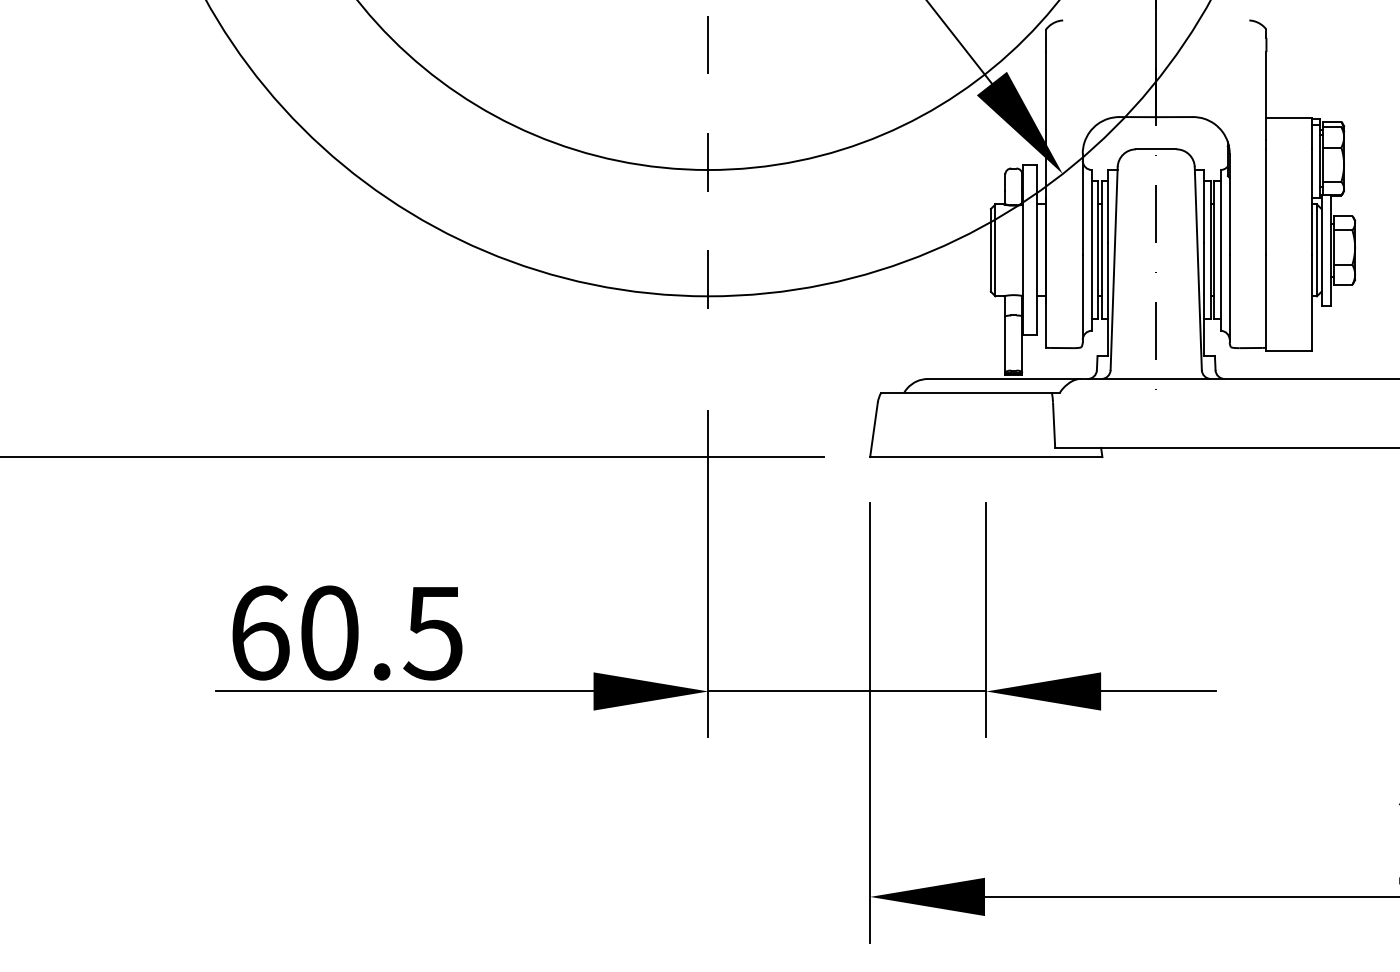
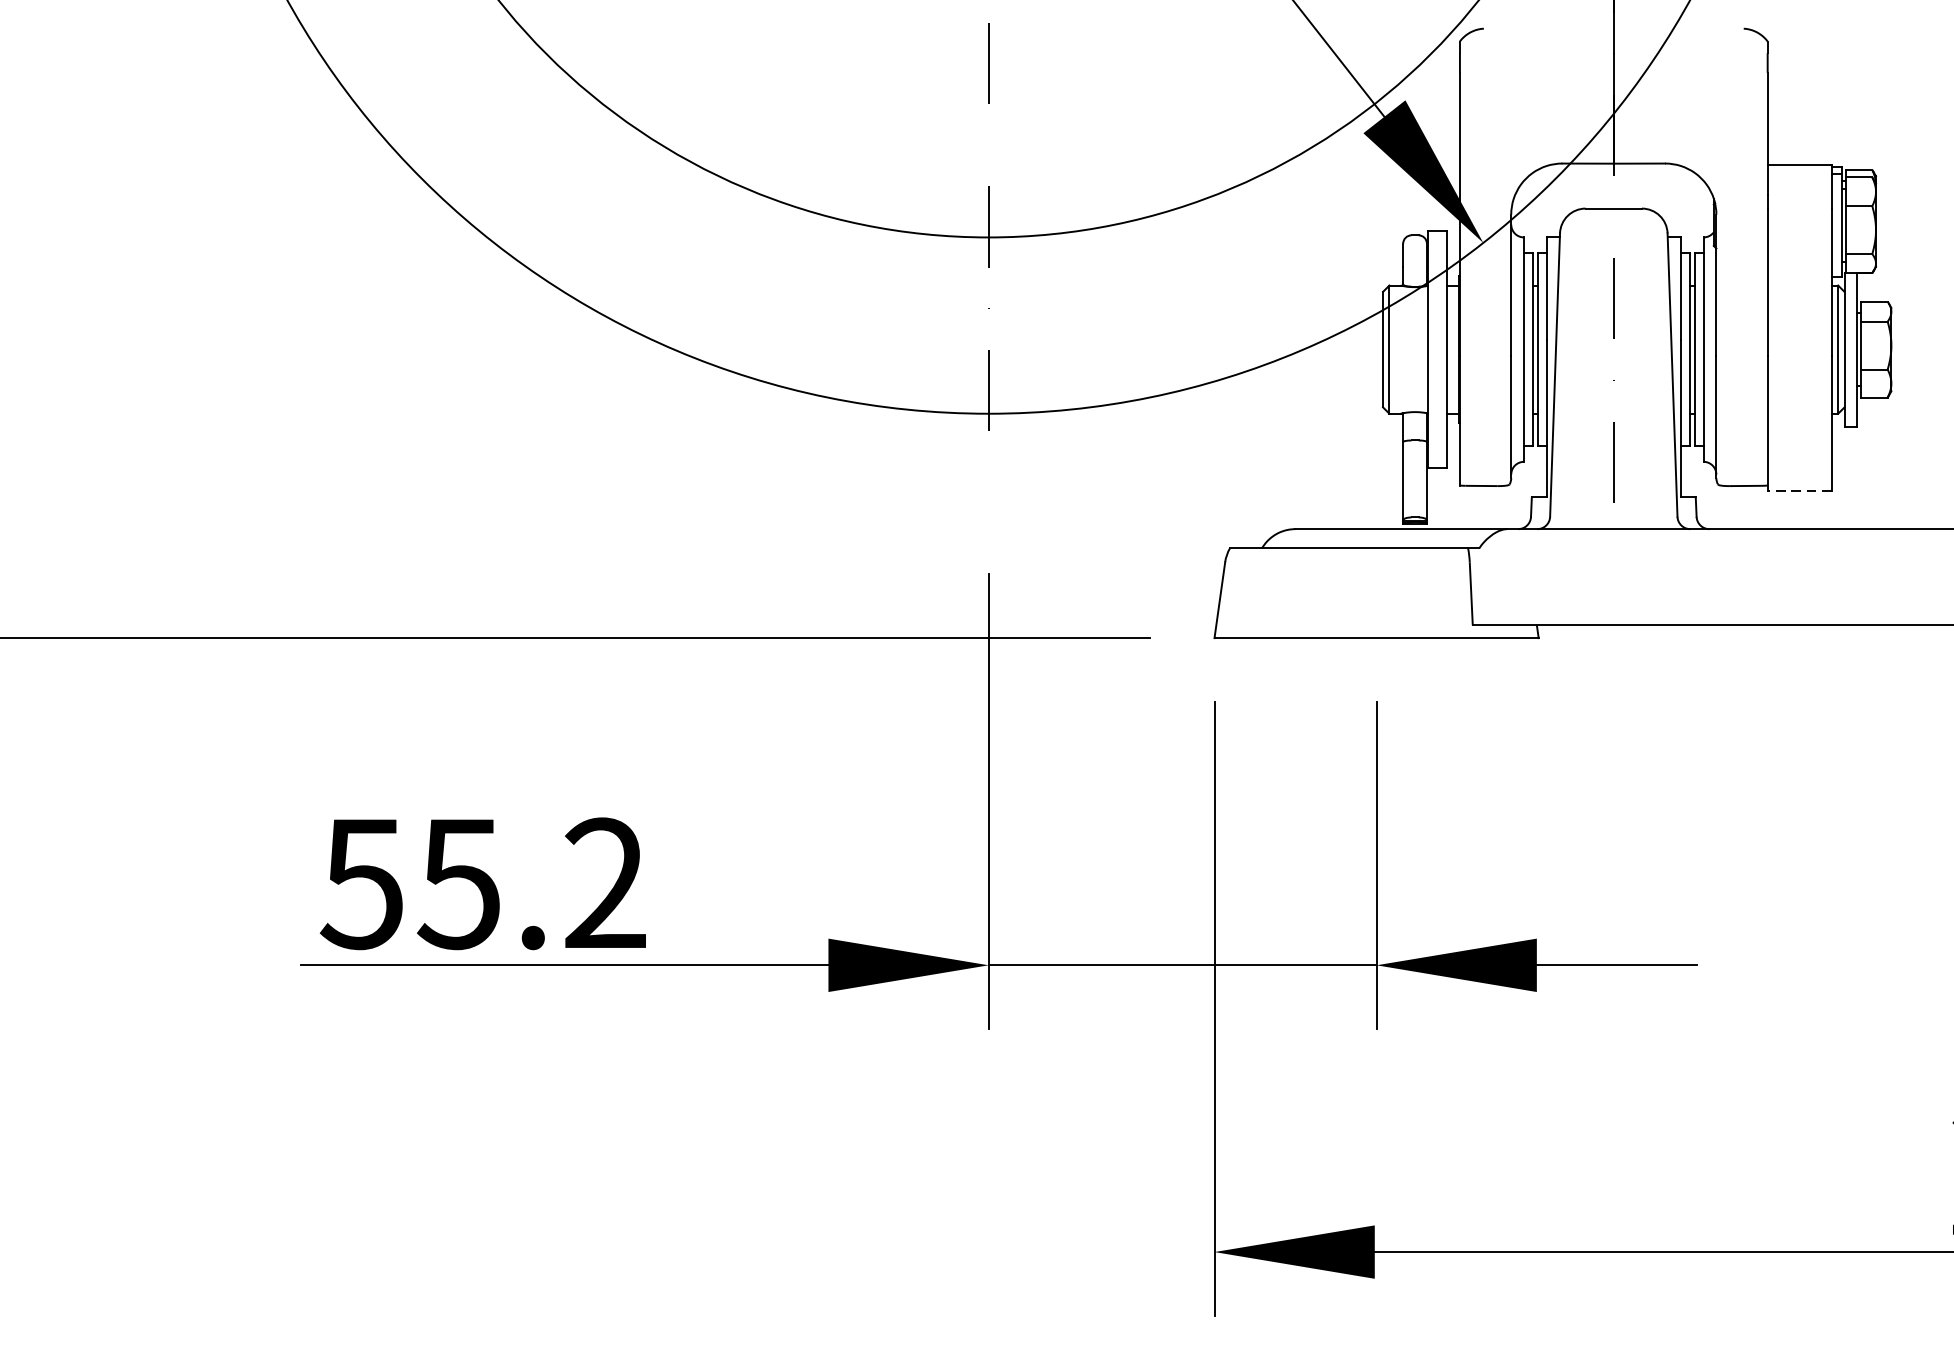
line: (1289, 351) -> (1799, 490), solid -> dashed
text: (345, 632) -> (482, 882), 60.5 -> 55.2

